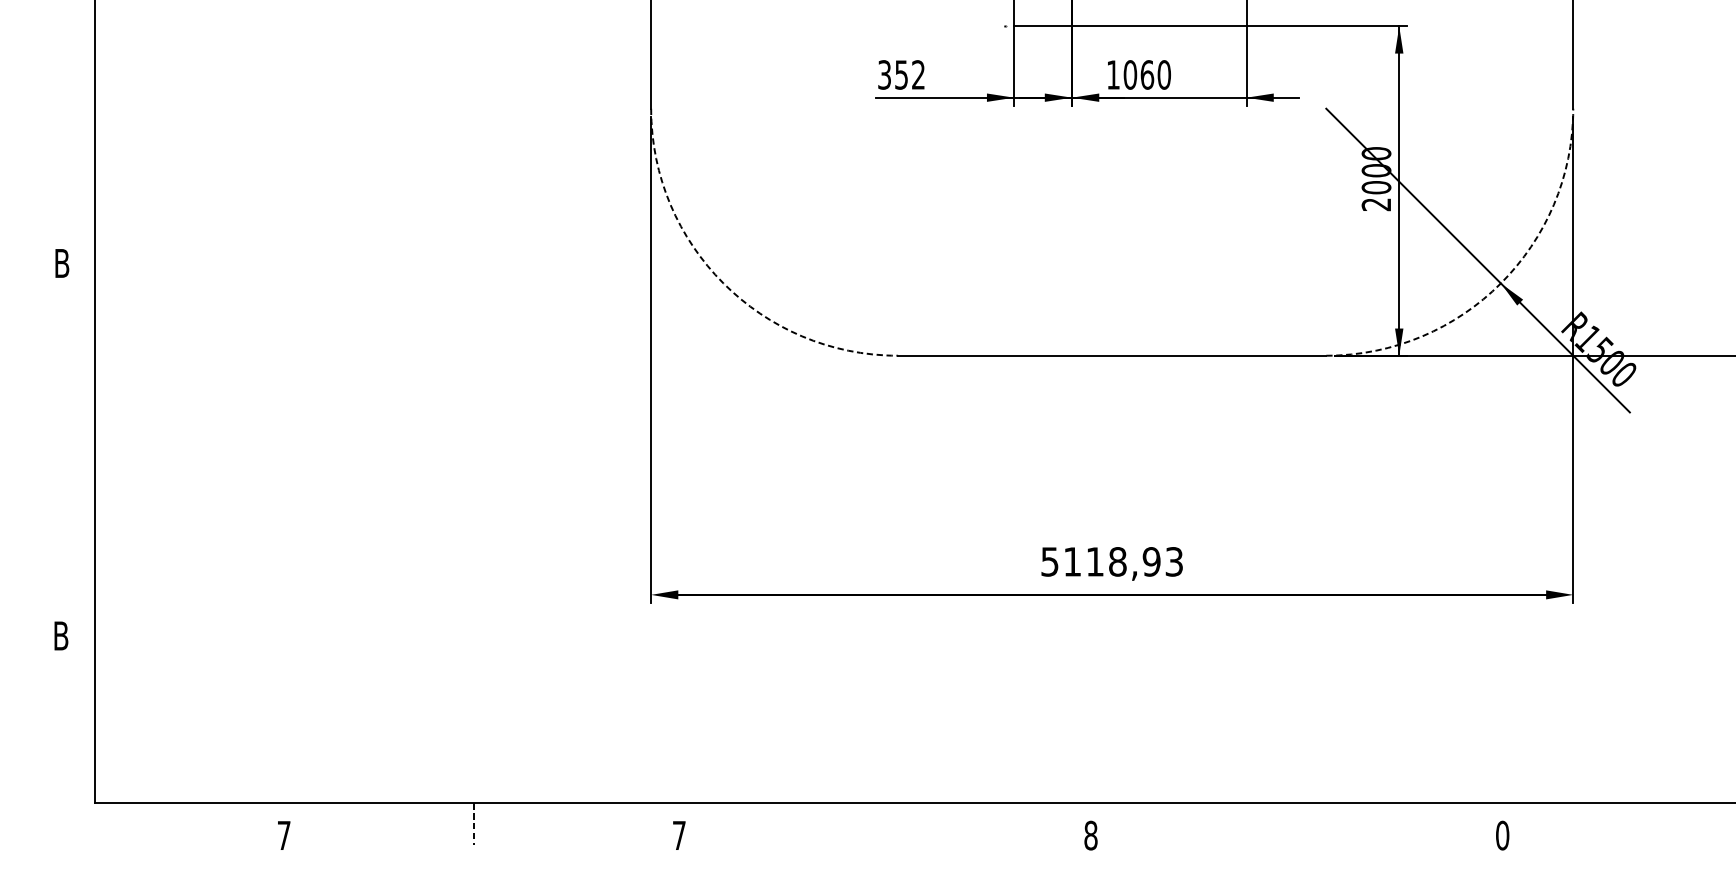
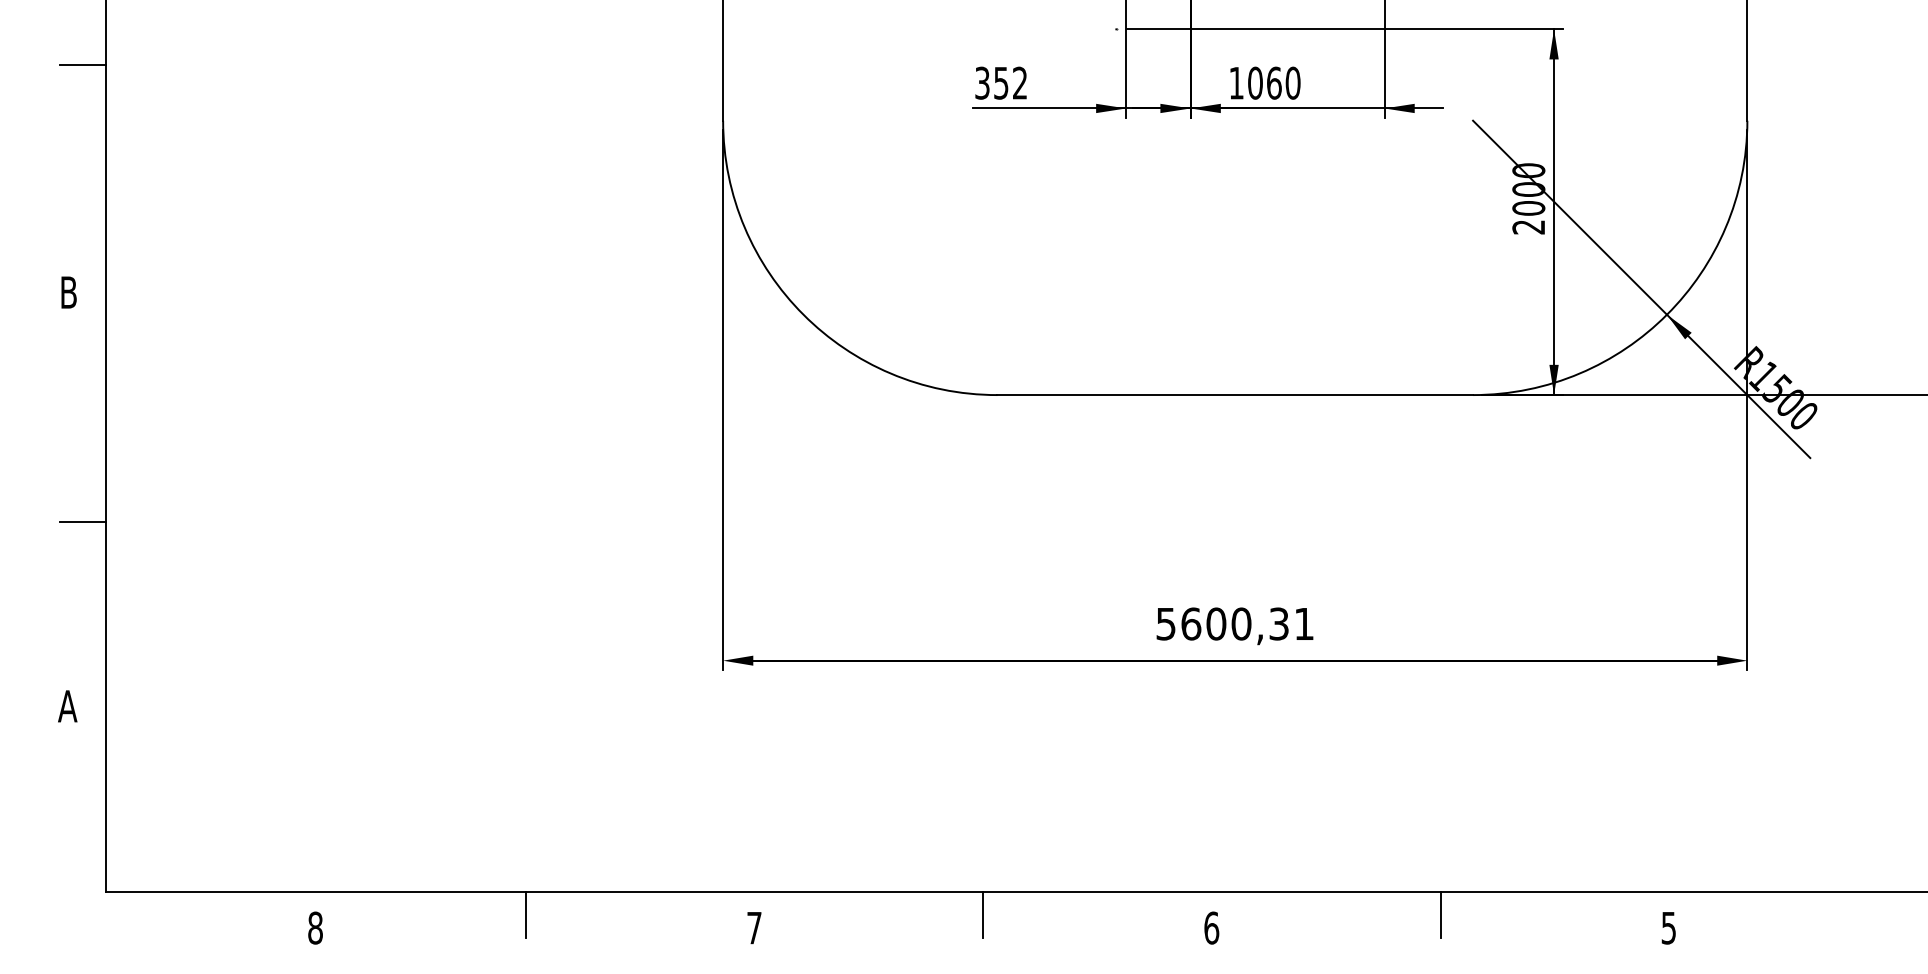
line: (74, 58) -> (82, 64), added
arc: (723, 283) -> (803, 314), dashed -> solid
arc: (1501, 283) -> (1667, 314), dashed -> solid
line: (74, 469) -> (82, 521), added
text: (1123, 561) -> (1247, 623), 5118,93 -> 5600,31
text: (60, 636) -> (67, 706), B -> A
line: (885, 823) -> (983, 914), added
line: (1296, 823) -> (1440, 914), added
line: (474, 824) -> (526, 915), dashed -> solid
text: (284, 835) -> (315, 927), 7 -> 8
text: (1090, 835) -> (1211, 927), 8 -> 6
text: (1502, 835) -> (1668, 927), 0 -> 5

